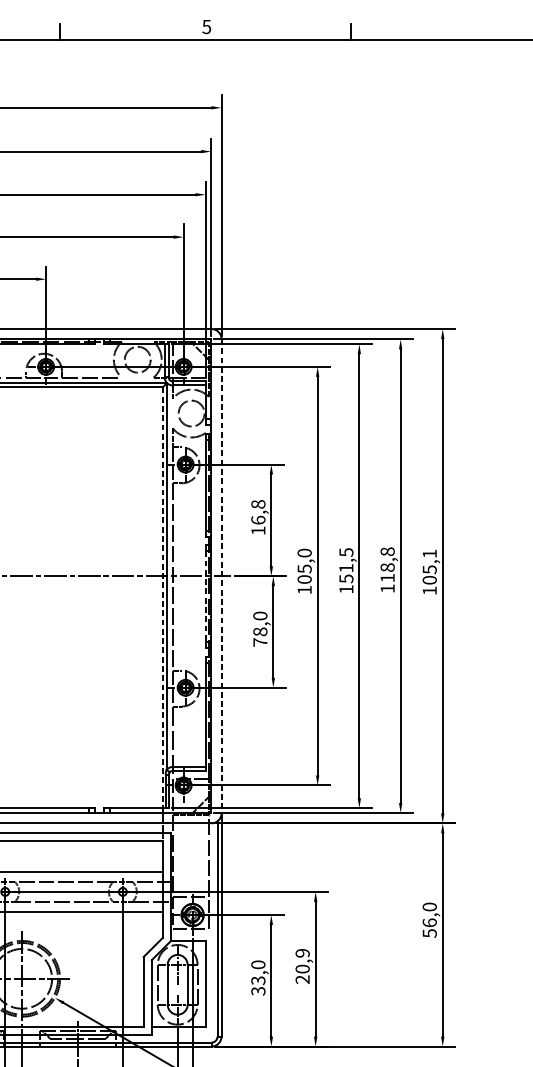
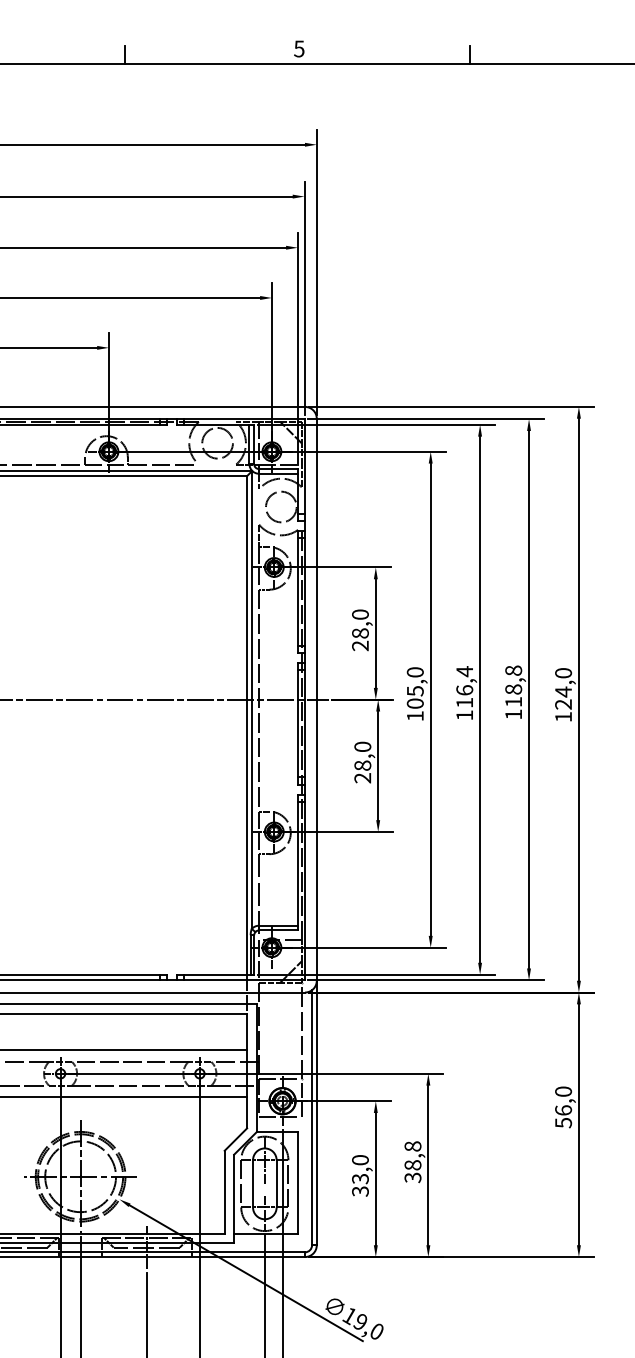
text: (258, 517) -> (360, 630), 16,8 -> 28,0
text: (346, 565) -> (464, 687), 151,5 -> 116,4
text: (429, 566) -> (563, 688), 105,1 -> 124,0
line: (221, 576) -> (316, 700), dashed -> solid
line: (205, 596) -> (297, 723), dashed -> solid
line: (163, 597) -> (247, 725), dashed -> solid
text: (260, 642) -> (362, 778), 78,0 -> 28,0
text: (302, 966) -> (412, 1162), 20,9 -> 38,8

